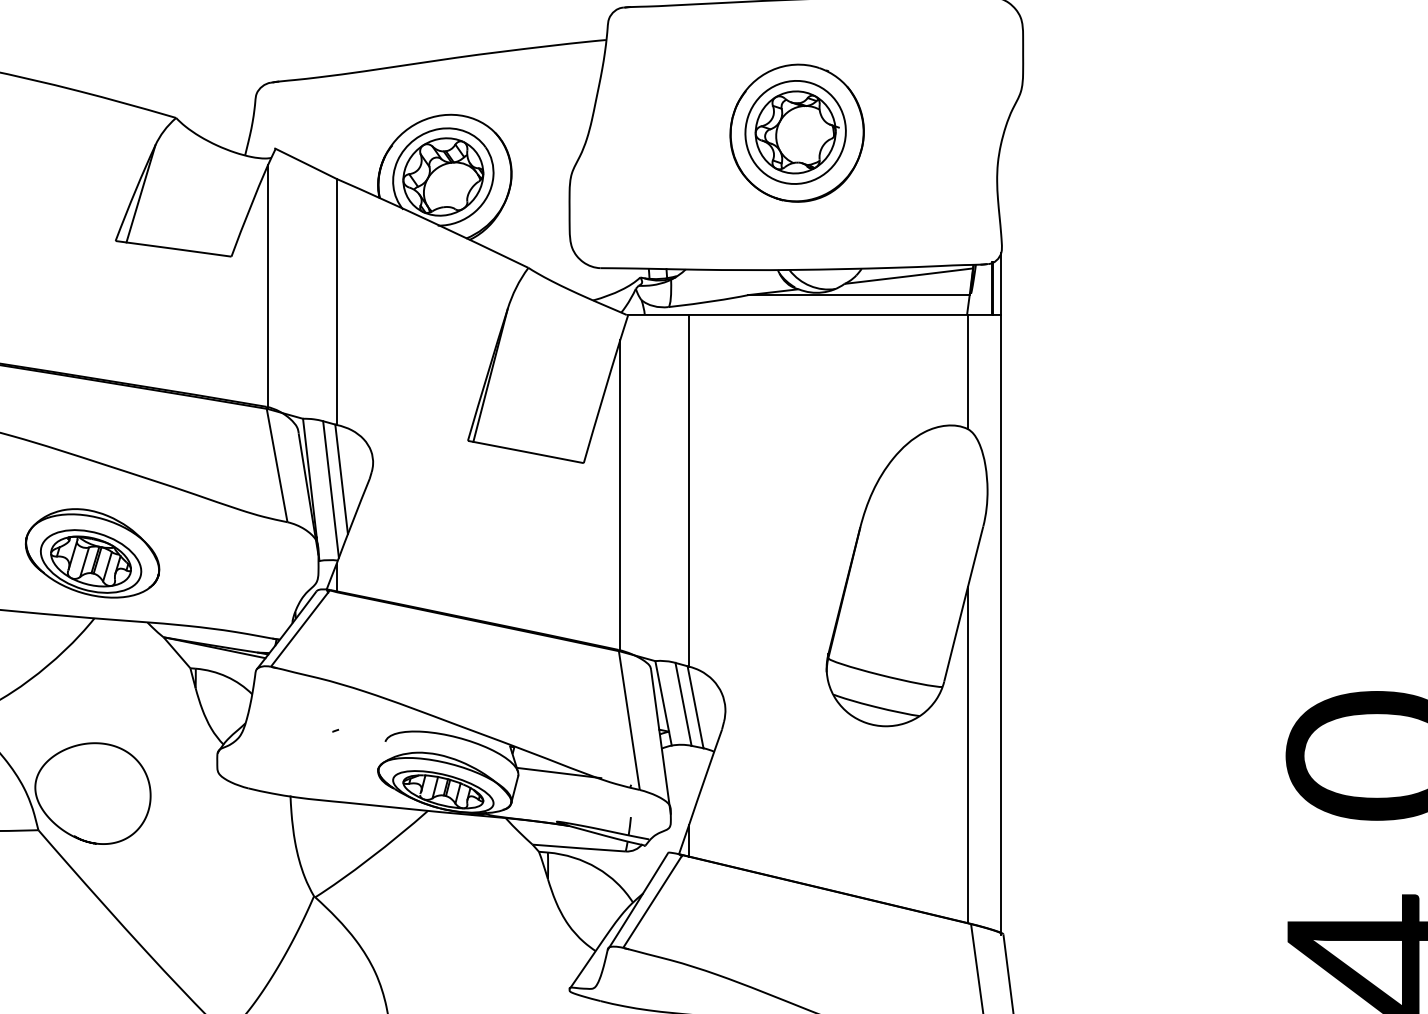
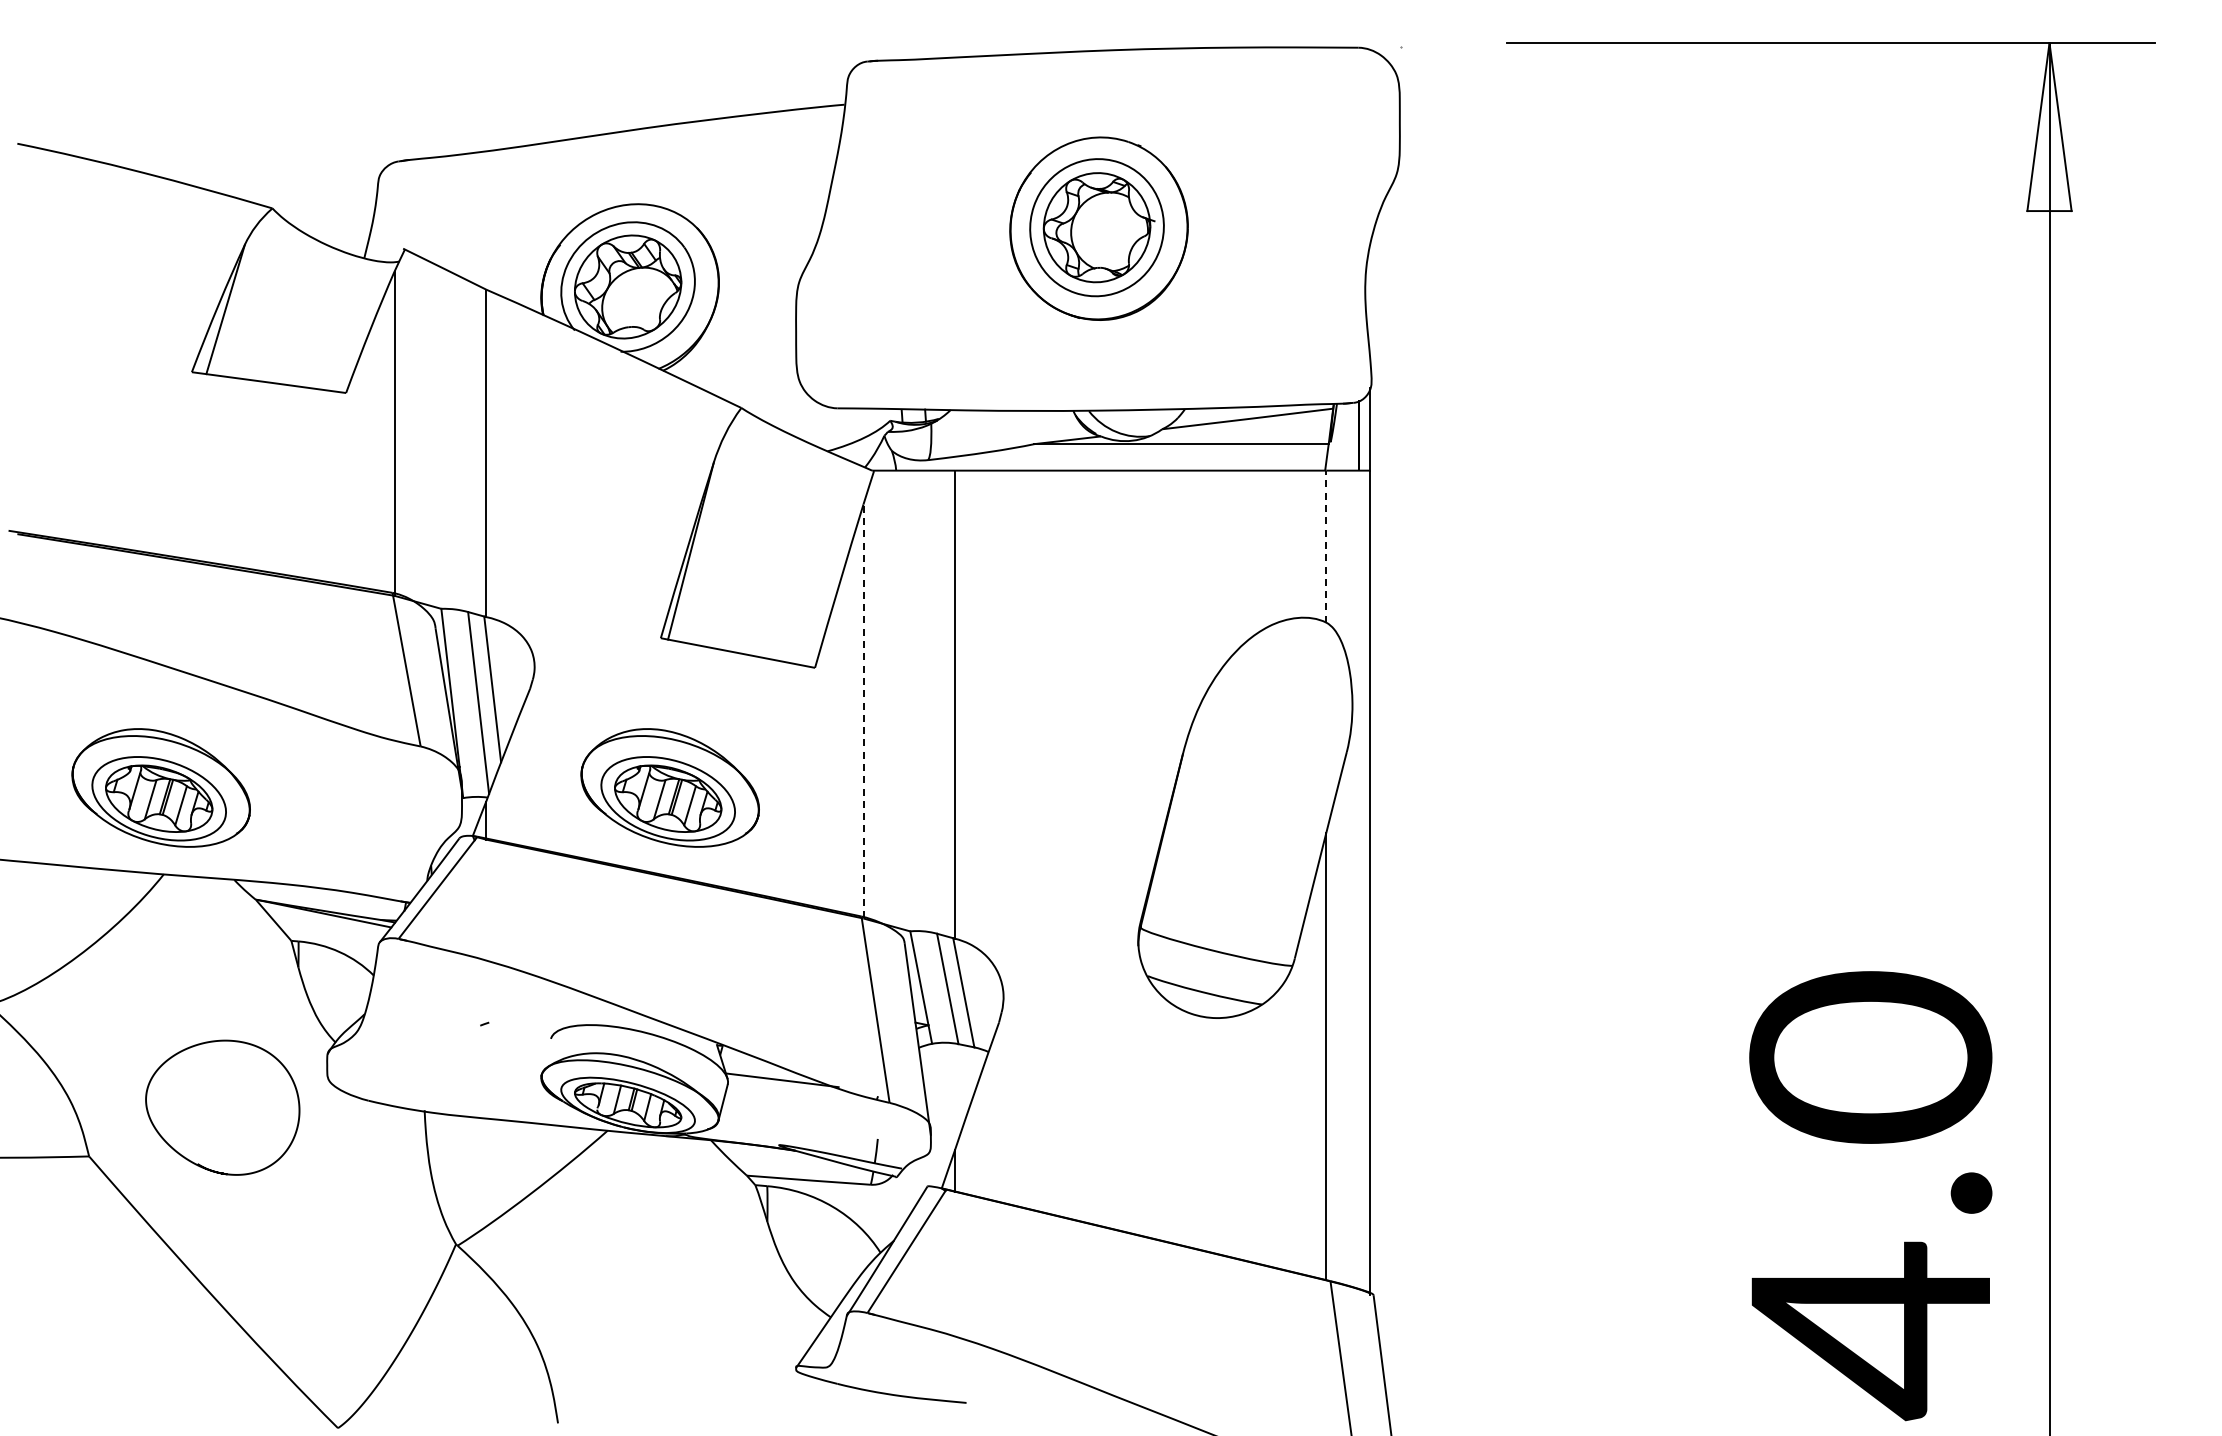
line: (968, 371) -> (1326, 546), solid -> dashed
line: (620, 495) -> (863, 710), solid -> dashed
part: (474, 553) -> (669, 787), added
curve: (74, 835) -> (198, 1163), moved

